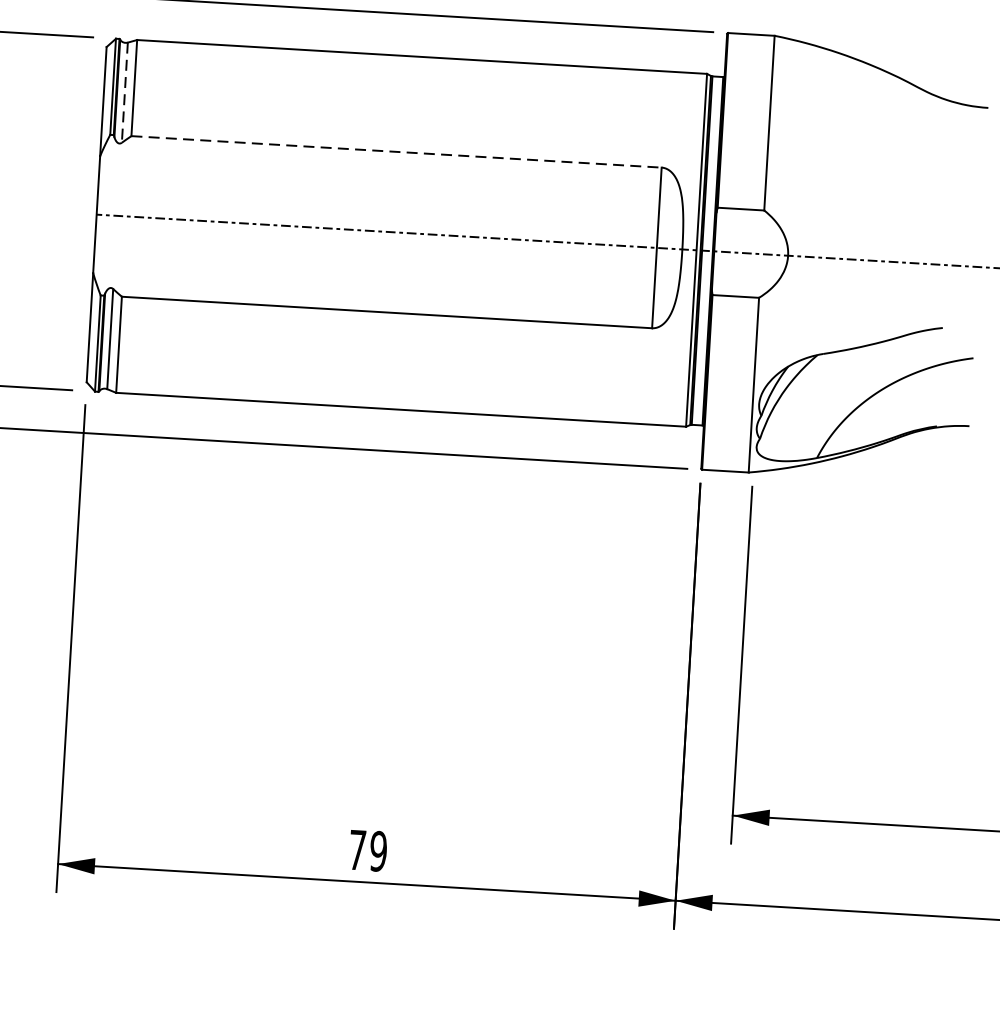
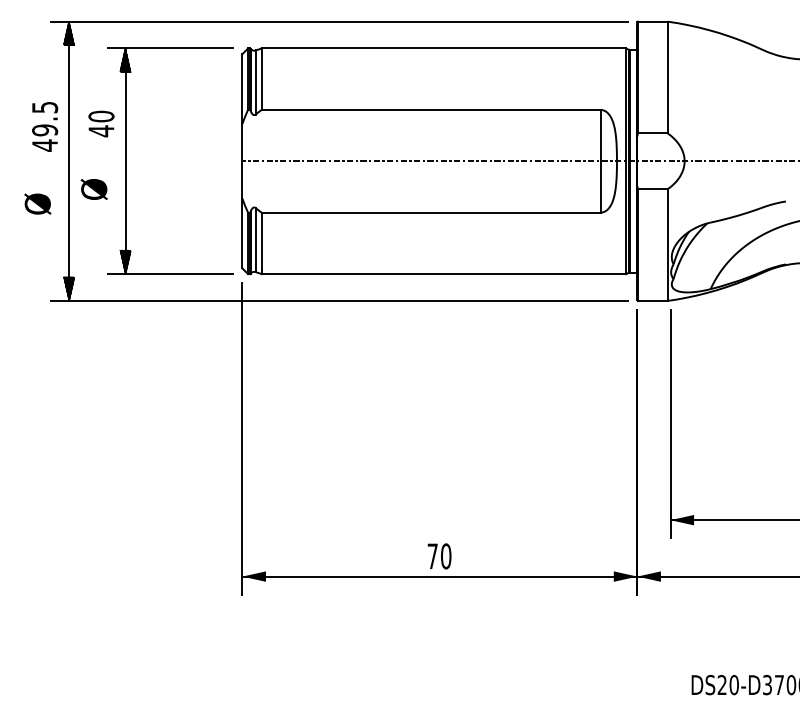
line: (124, 94) -> (255, 83), dashed -> solid
line: (397, 151) -> (431, 109), dashed -> solid
text: (377, 851) -> (445, 556), 79 -> 70

